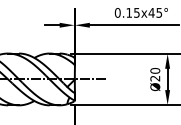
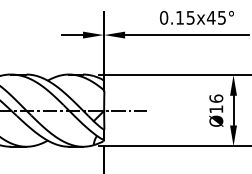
text: (154, 74) -> (215, 103), Ø20 -> Ø16

